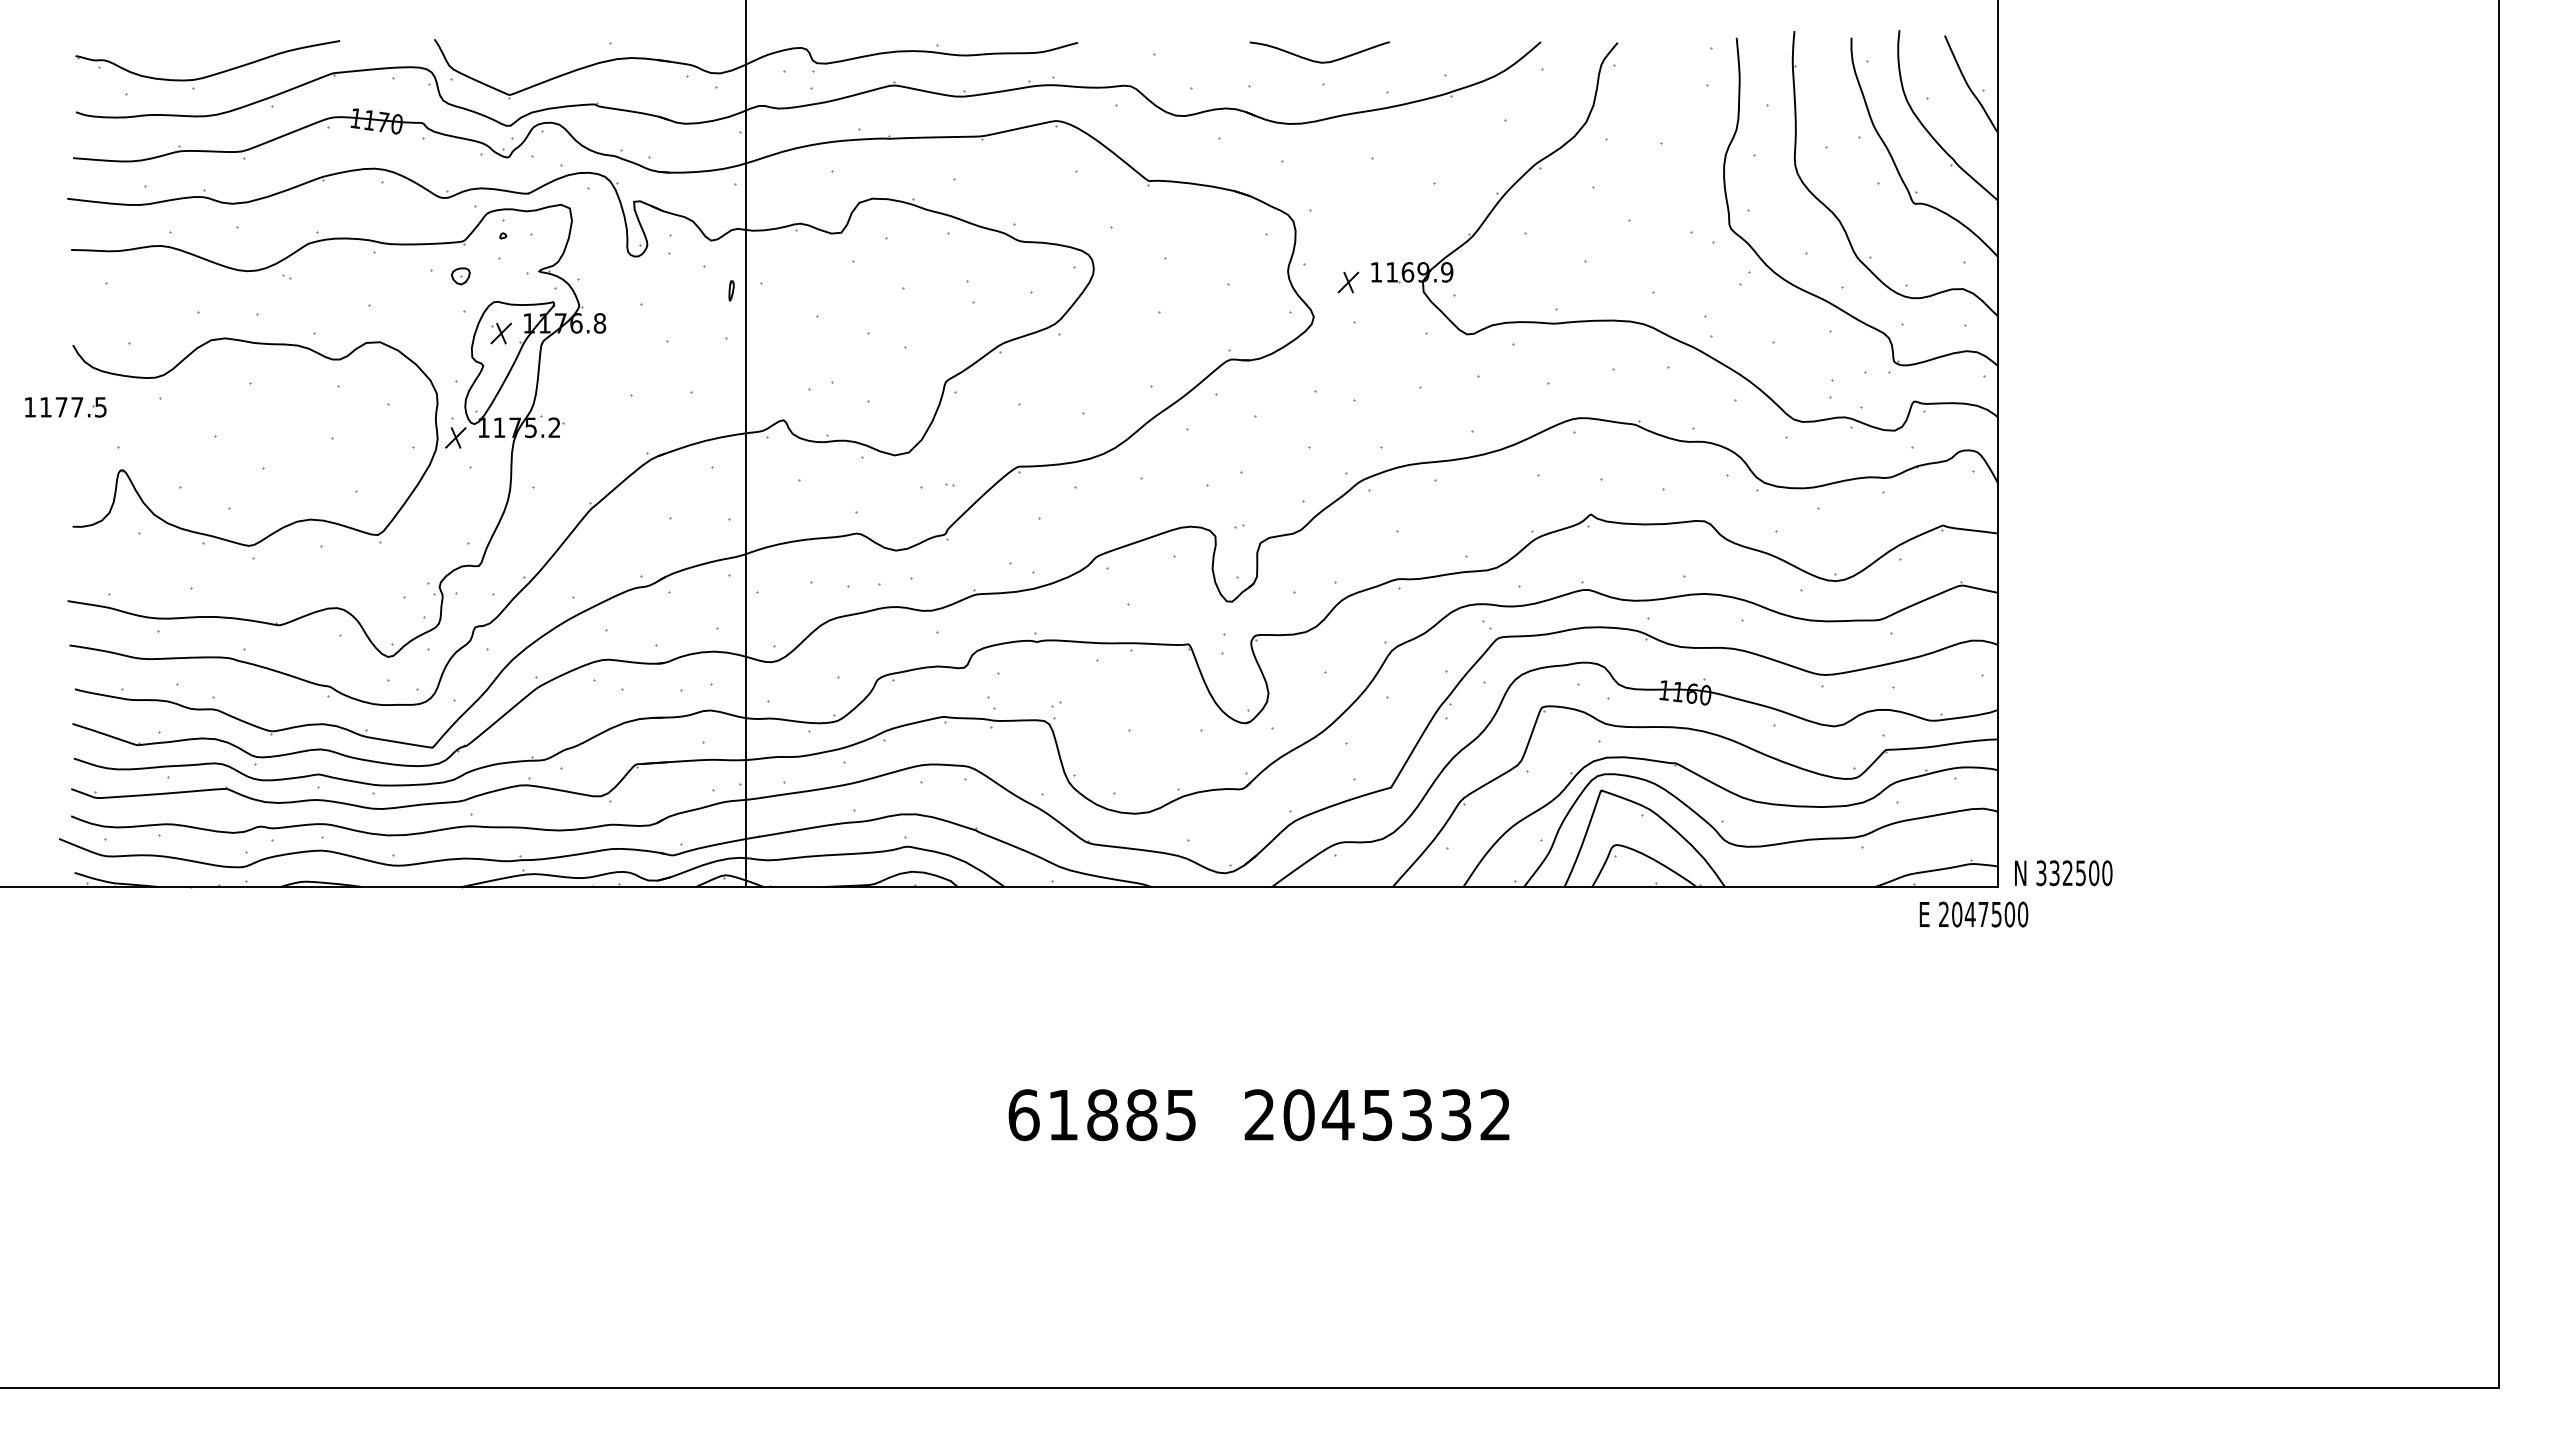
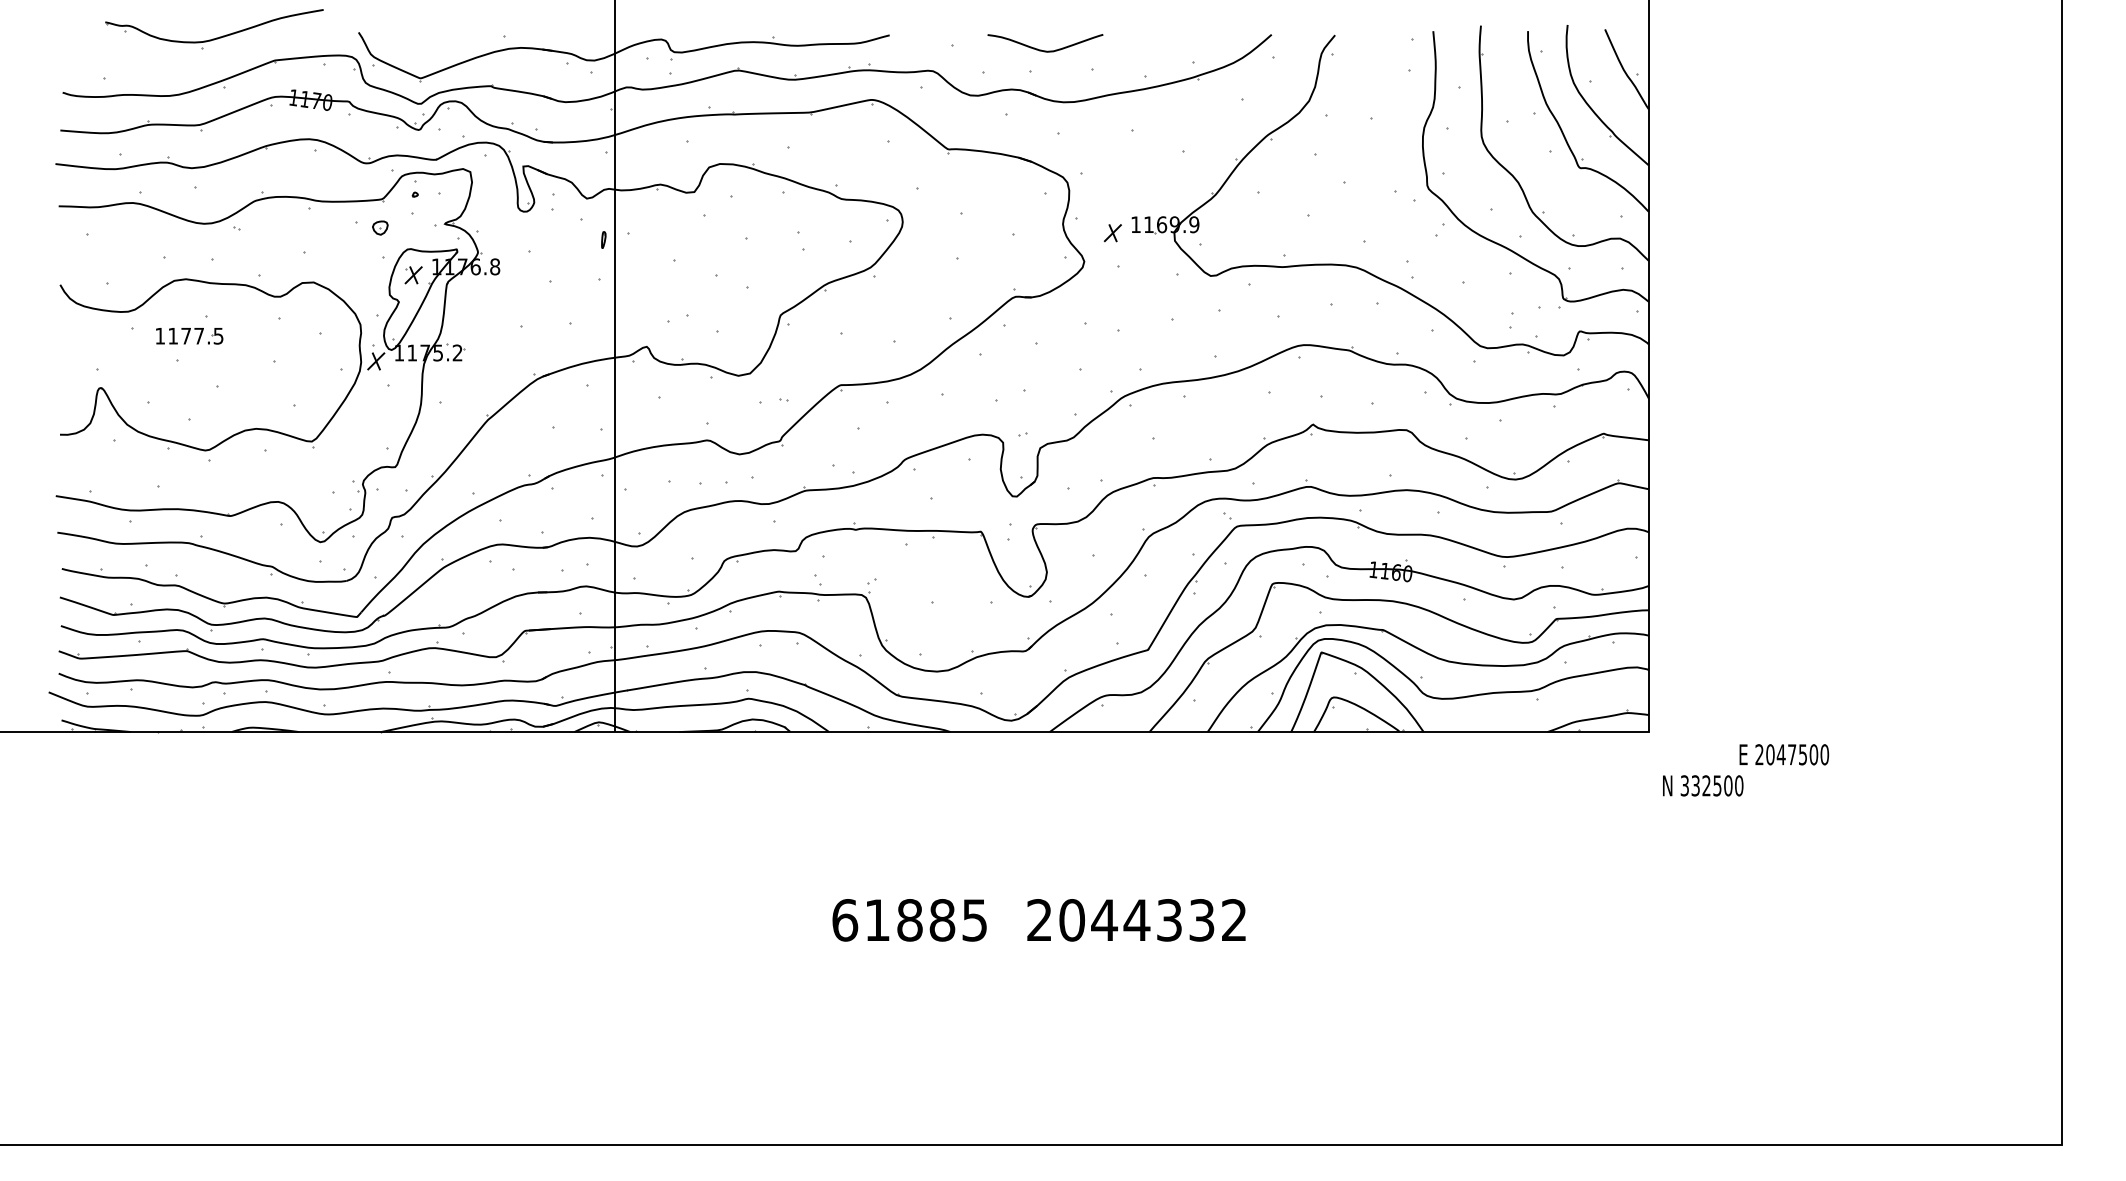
curve: (1316, 60) -> (1042, 49), moved
part: (210, 74) -> (216, 37), moved
part: (65, 407) -> (189, 336), moved
text: (2063, 873) -> (1703, 786), moved
text: (1973, 914) -> (1783, 754), moved
text: (1377, 1115) -> (1136, 920), 2045332 -> 2044332

